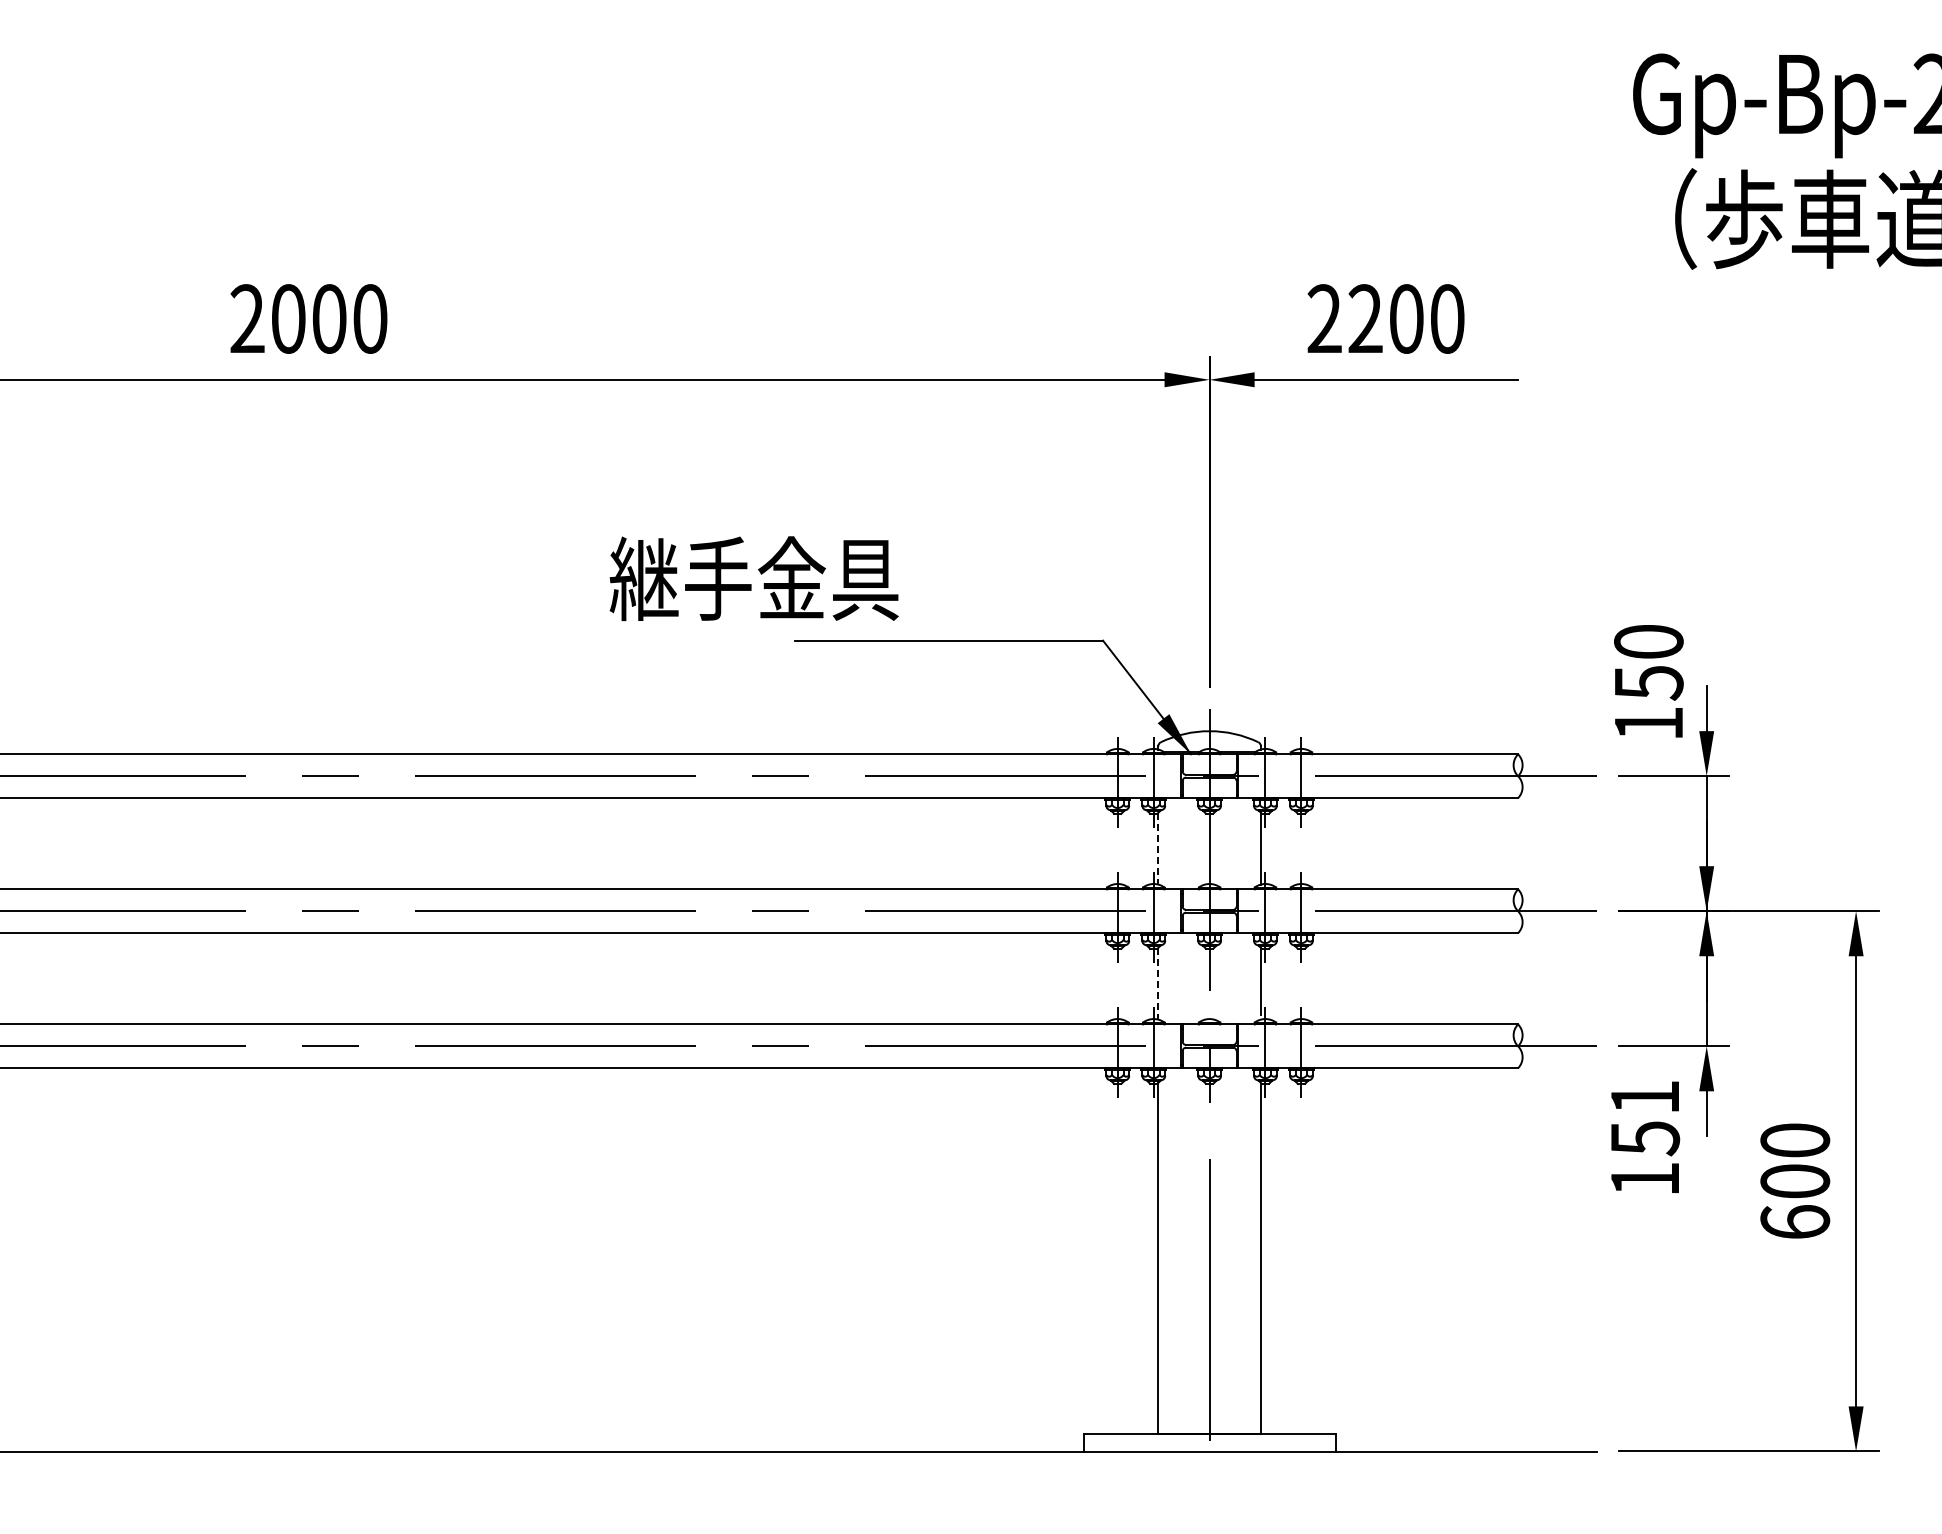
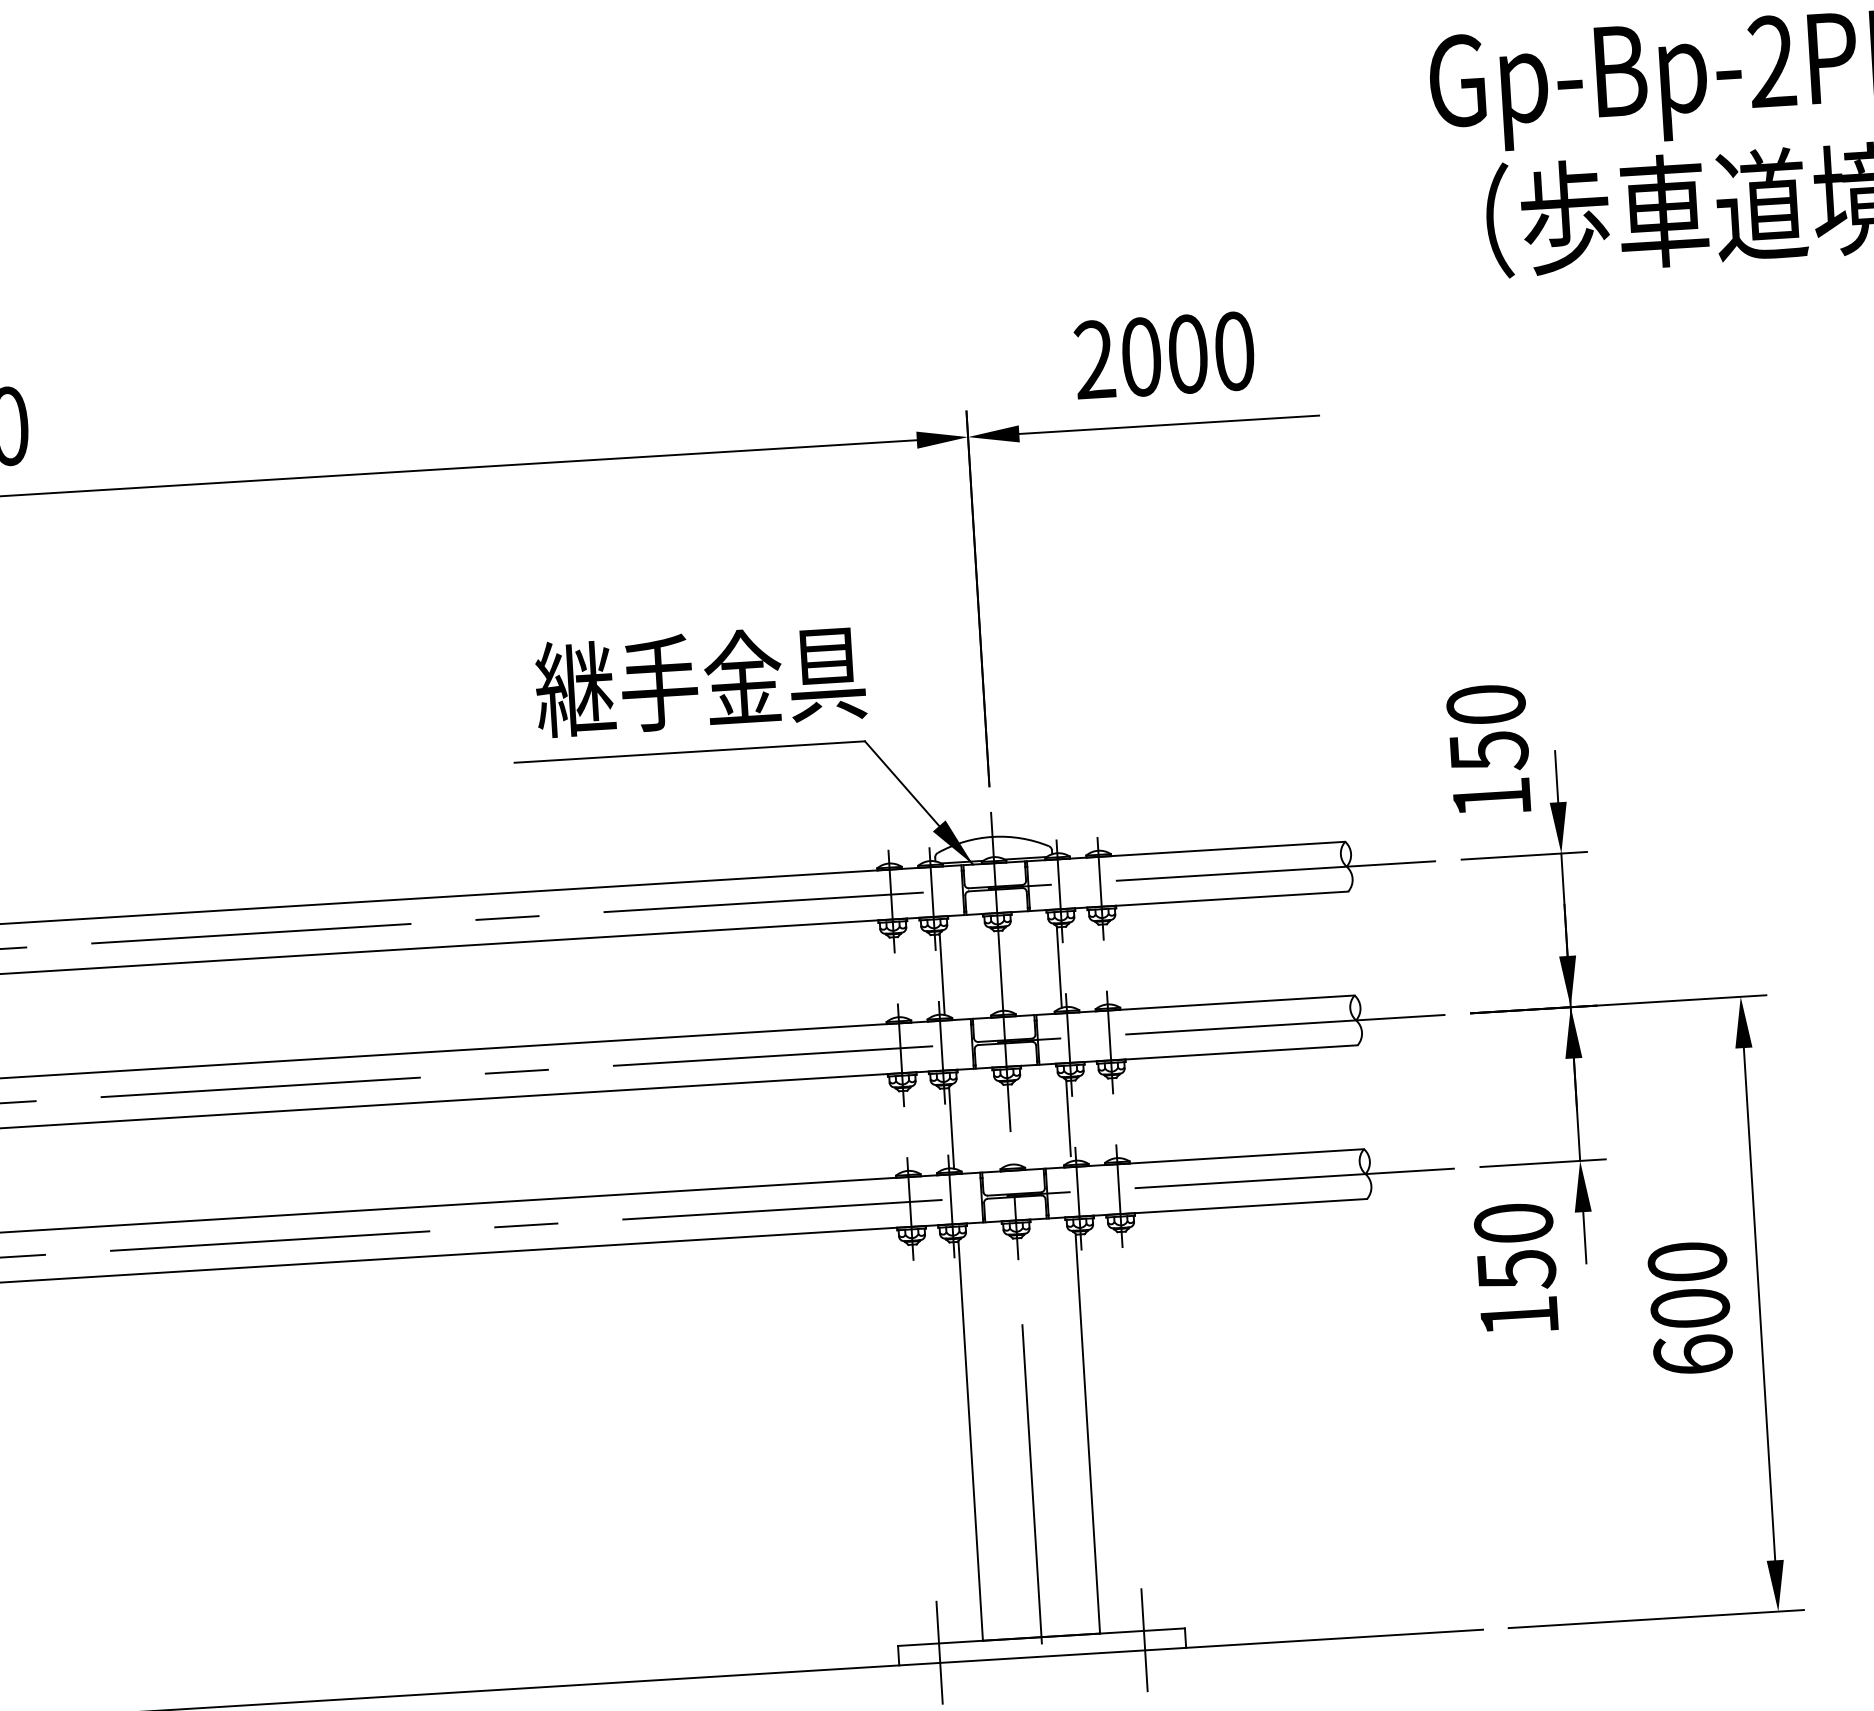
text: (1365, 318) -> (1141, 356), 2200 -> 2000
text: (753, 578) -> (699, 680), moved
line: (1158, 848) -> (942, 973), dashed -> solid
line: (1158, 983) -> (951, 1127), dashed -> solid
text: (1645, 1096) -> (1513, 1222), 151 -> 150
line: (1119, 1442) -> (939, 1652), added
line: (1299, 1442) -> (1144, 1640), added

